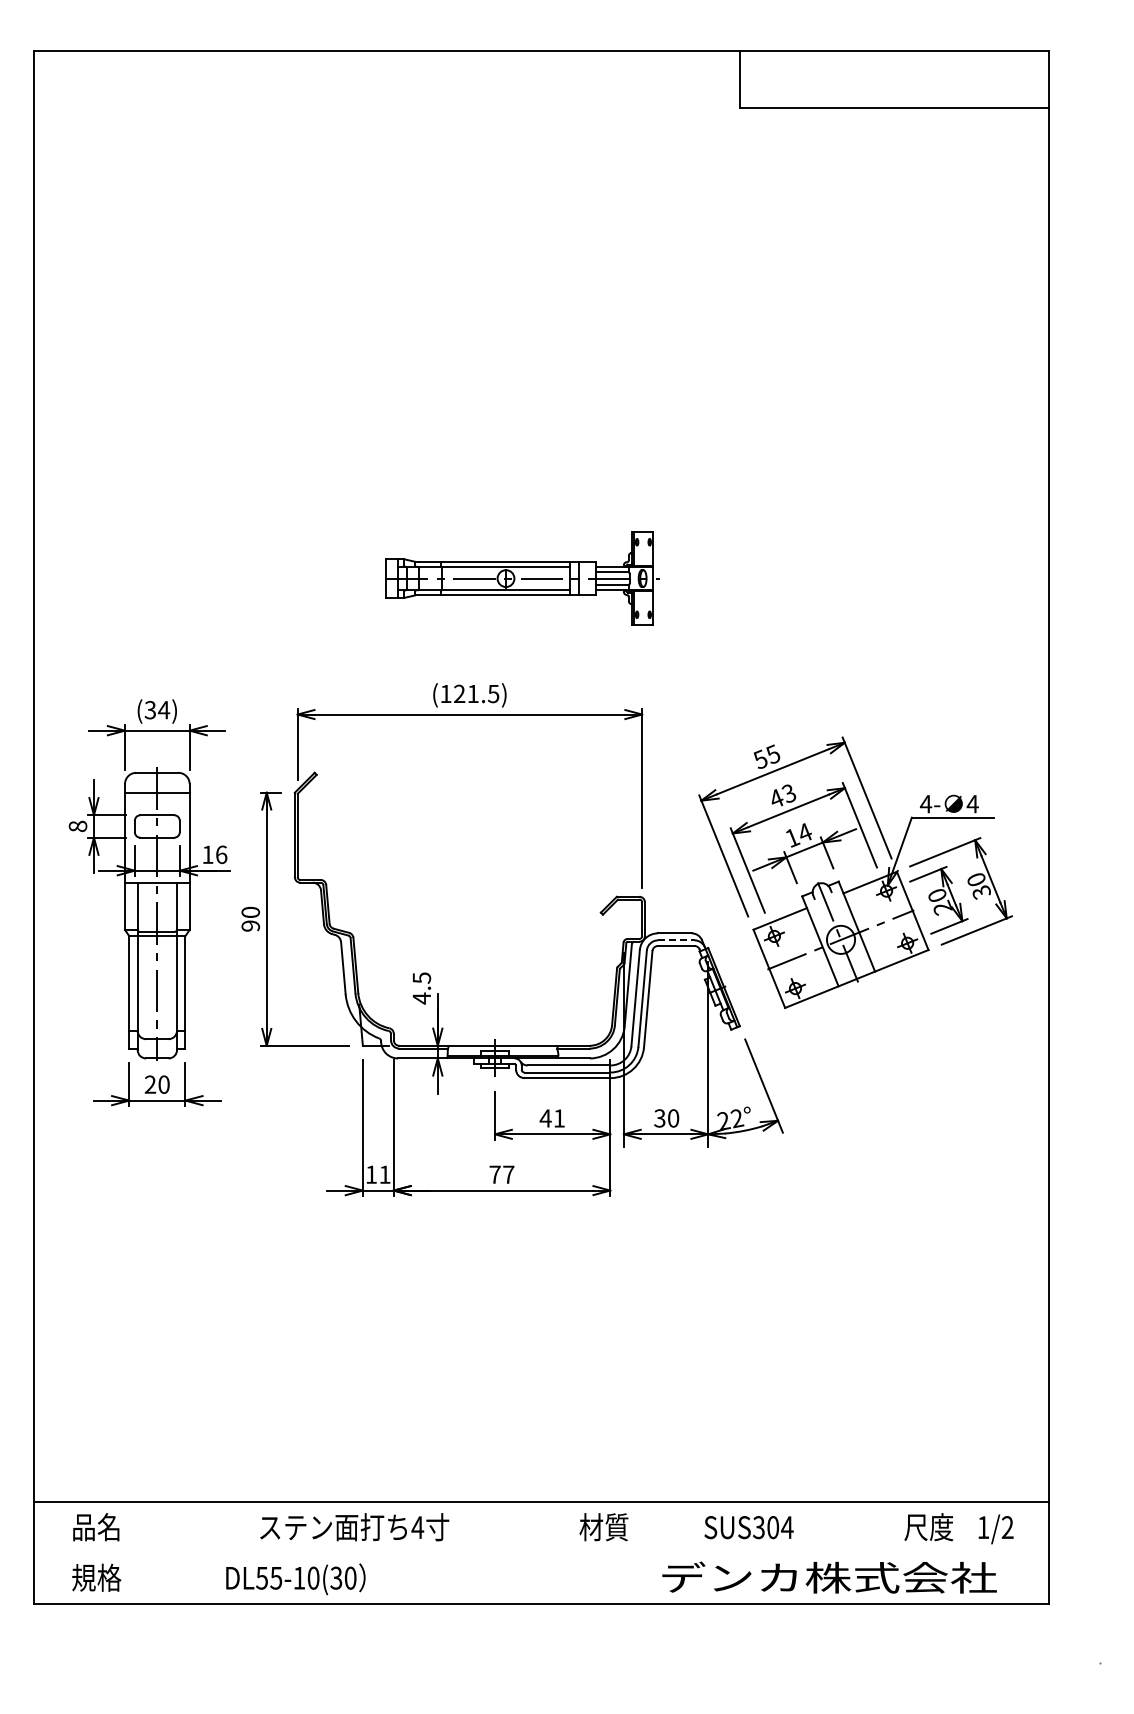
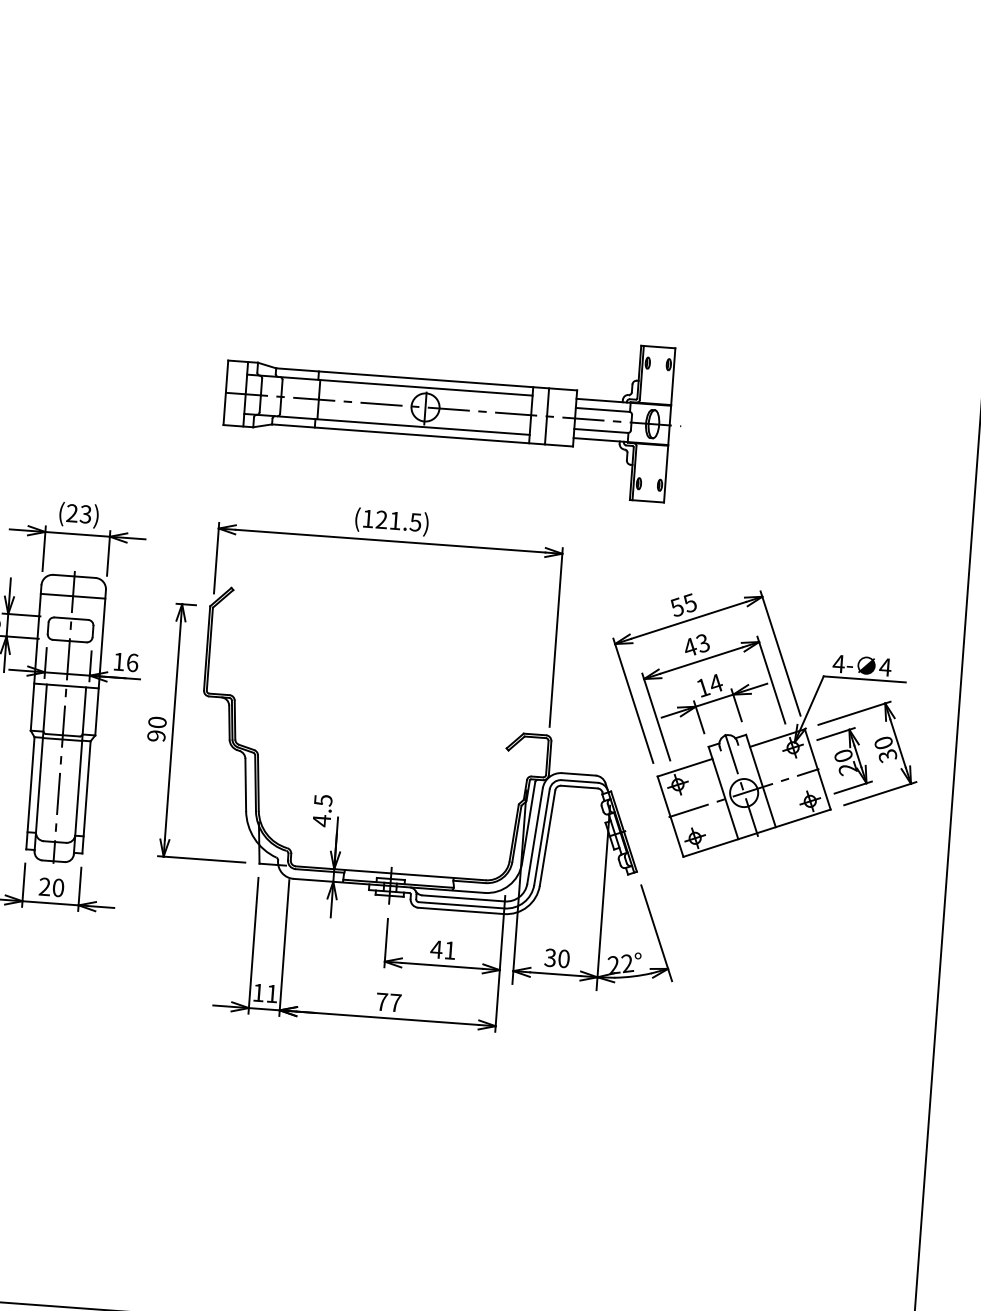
part: (522, 578) -> (452, 409), size x1.67
text: (157, 709) -> (79, 513), (34) -> (23)
line: (676, 940) -> (580, 781), dashed -> solid

